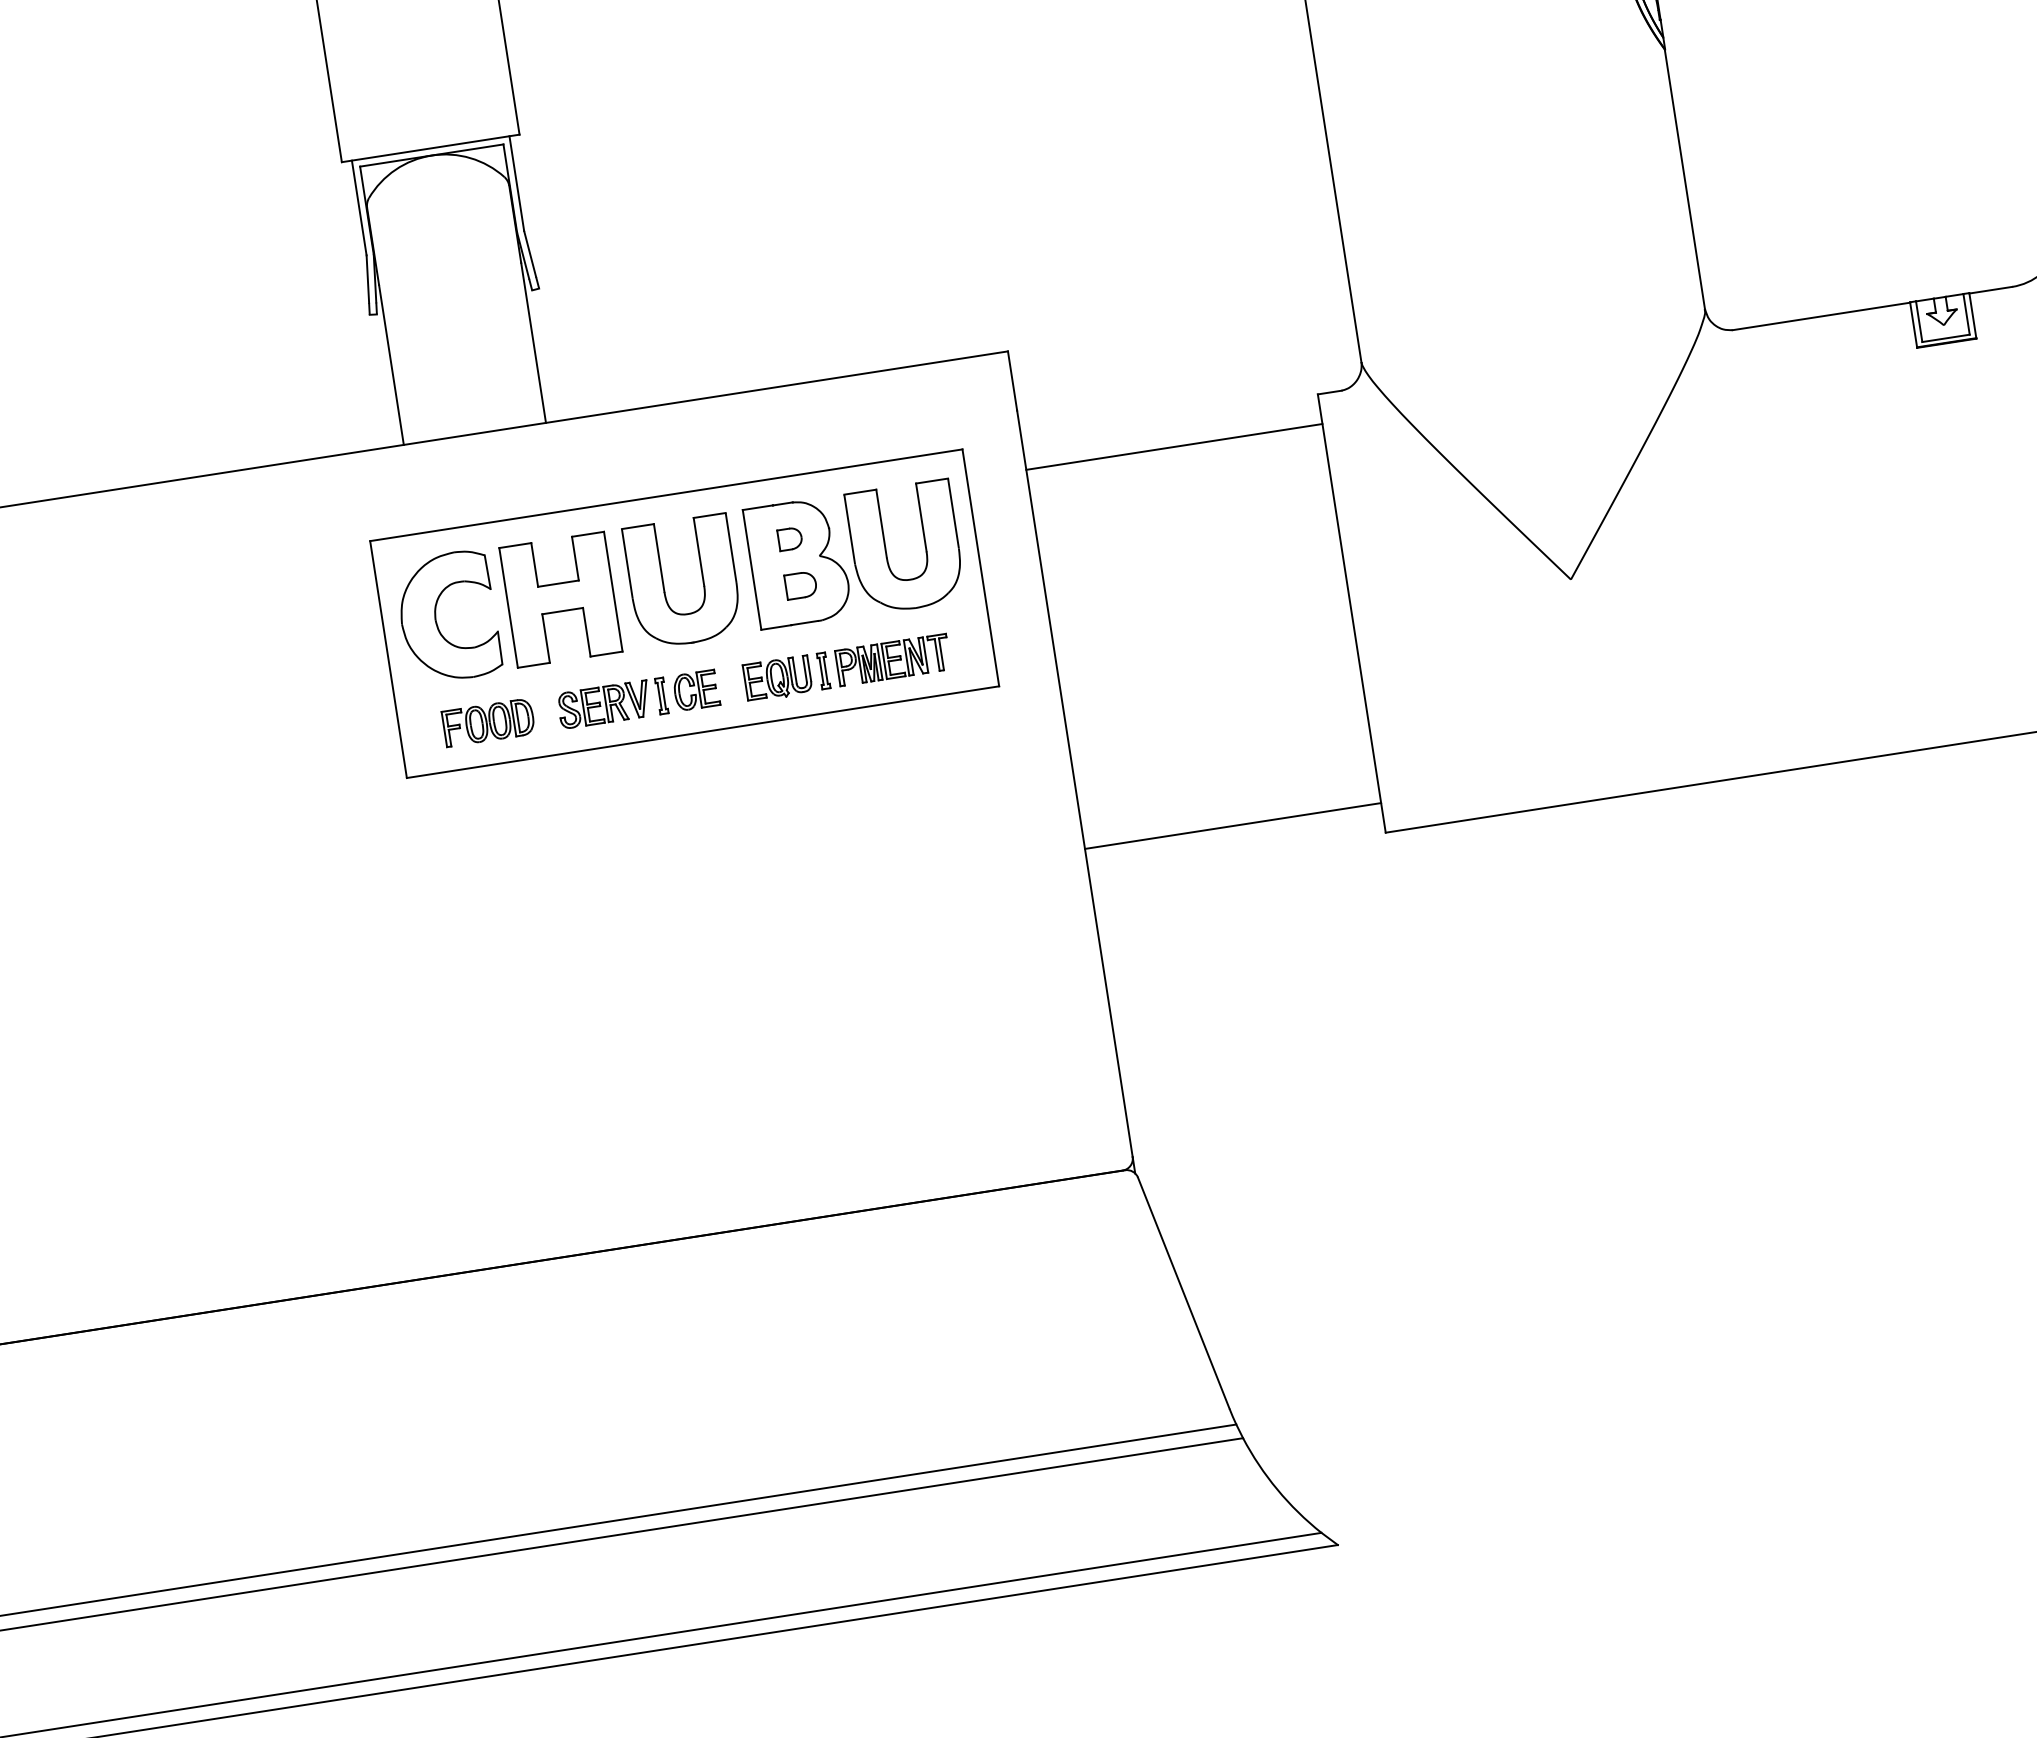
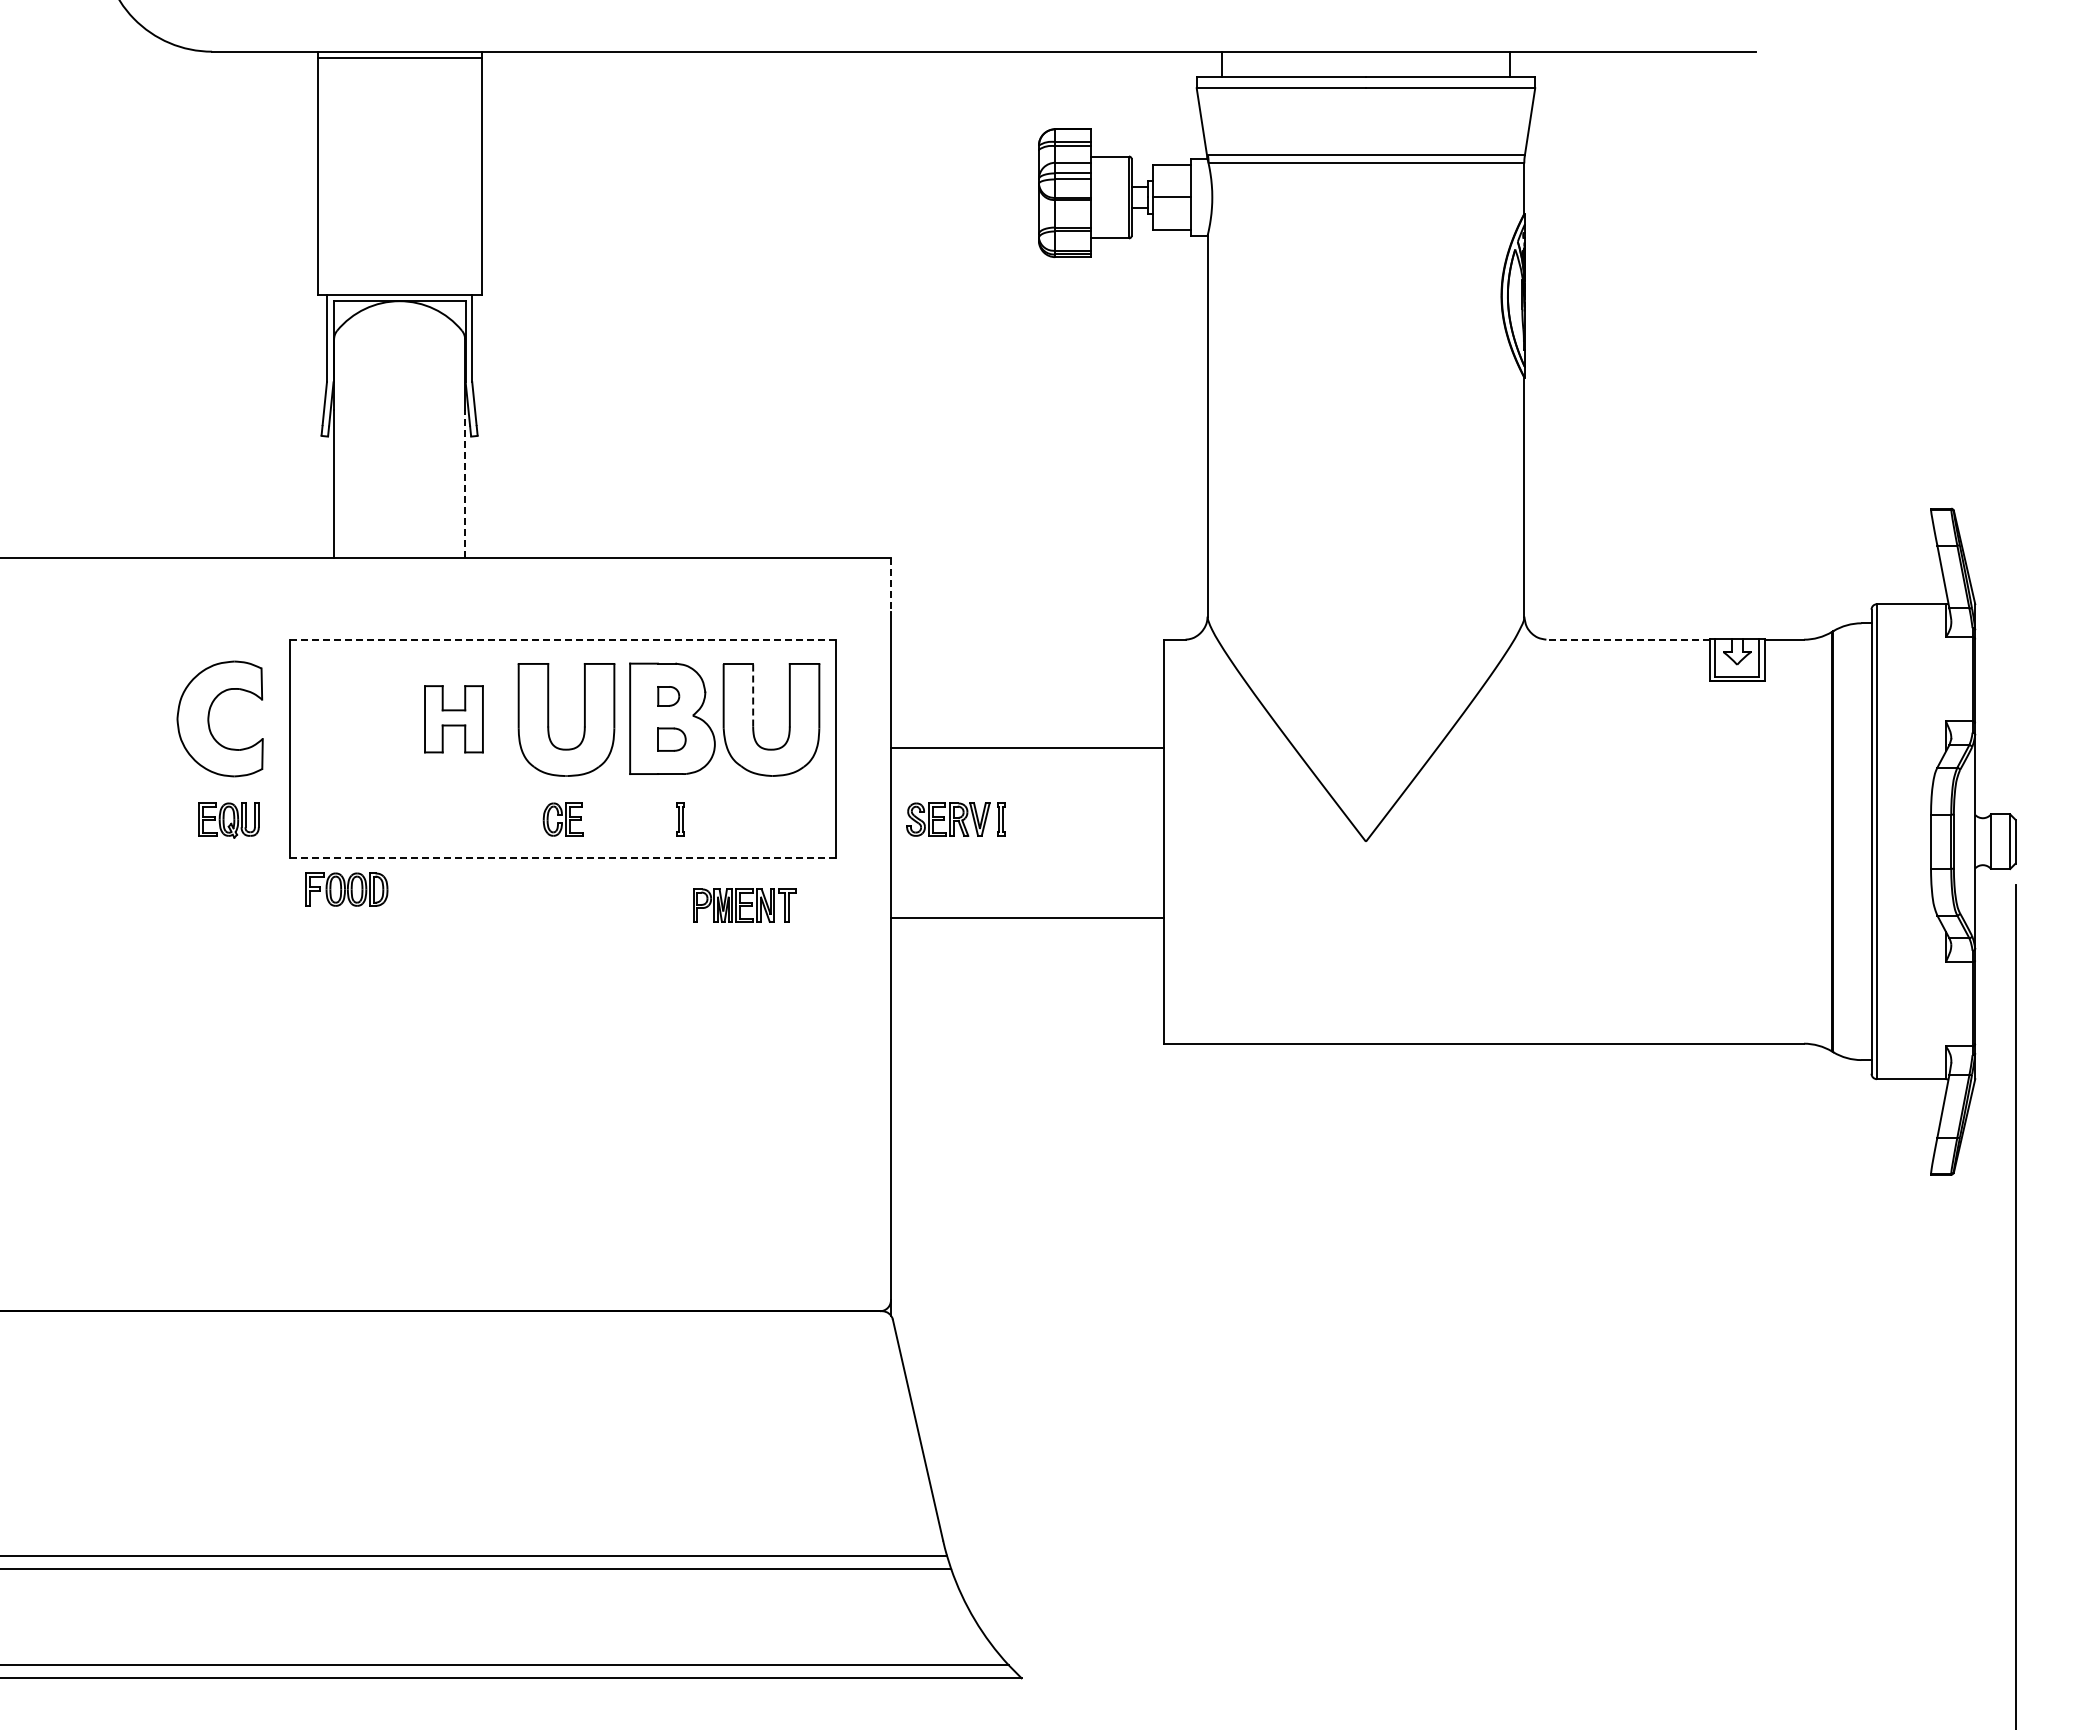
line: (1821, 316) -> (1628, 639), solid -> dashed
line: (534, 343) -> (465, 484), solid -> dashed
line: (1012, 381) -> (890, 585), solid -> dashed
line: (1173, 447) -> (1026, 748), moved
line: (666, 495) -> (563, 639), solid -> dashed
line: (881, 522) -> (753, 694), solid -> dashed
part: (560, 600) -> (453, 719), size x0.6
part: (436, 618) -> (209, 718), moved
part: (893, 659) -> (744, 905), moved
part: (777, 678) -> (228, 820), moved
part: (612, 703) -> (955, 819), moved
part: (488, 722) -> (346, 889), moved
line: (703, 732) -> (563, 858), solid -> dashed
line: (1232, 826) -> (1026, 918), moved

